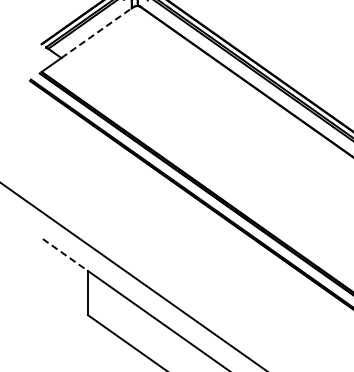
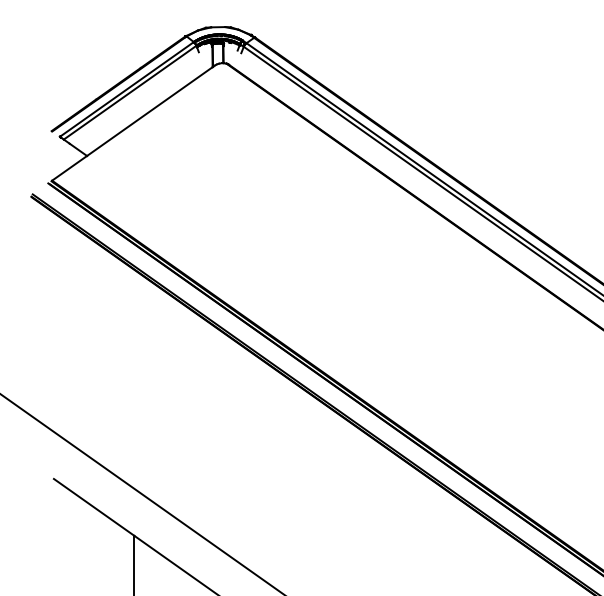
line: (96, 32) -> (149, 110), dashed -> solid
line: (65, 254) -> (94, 506), dashed -> solid

